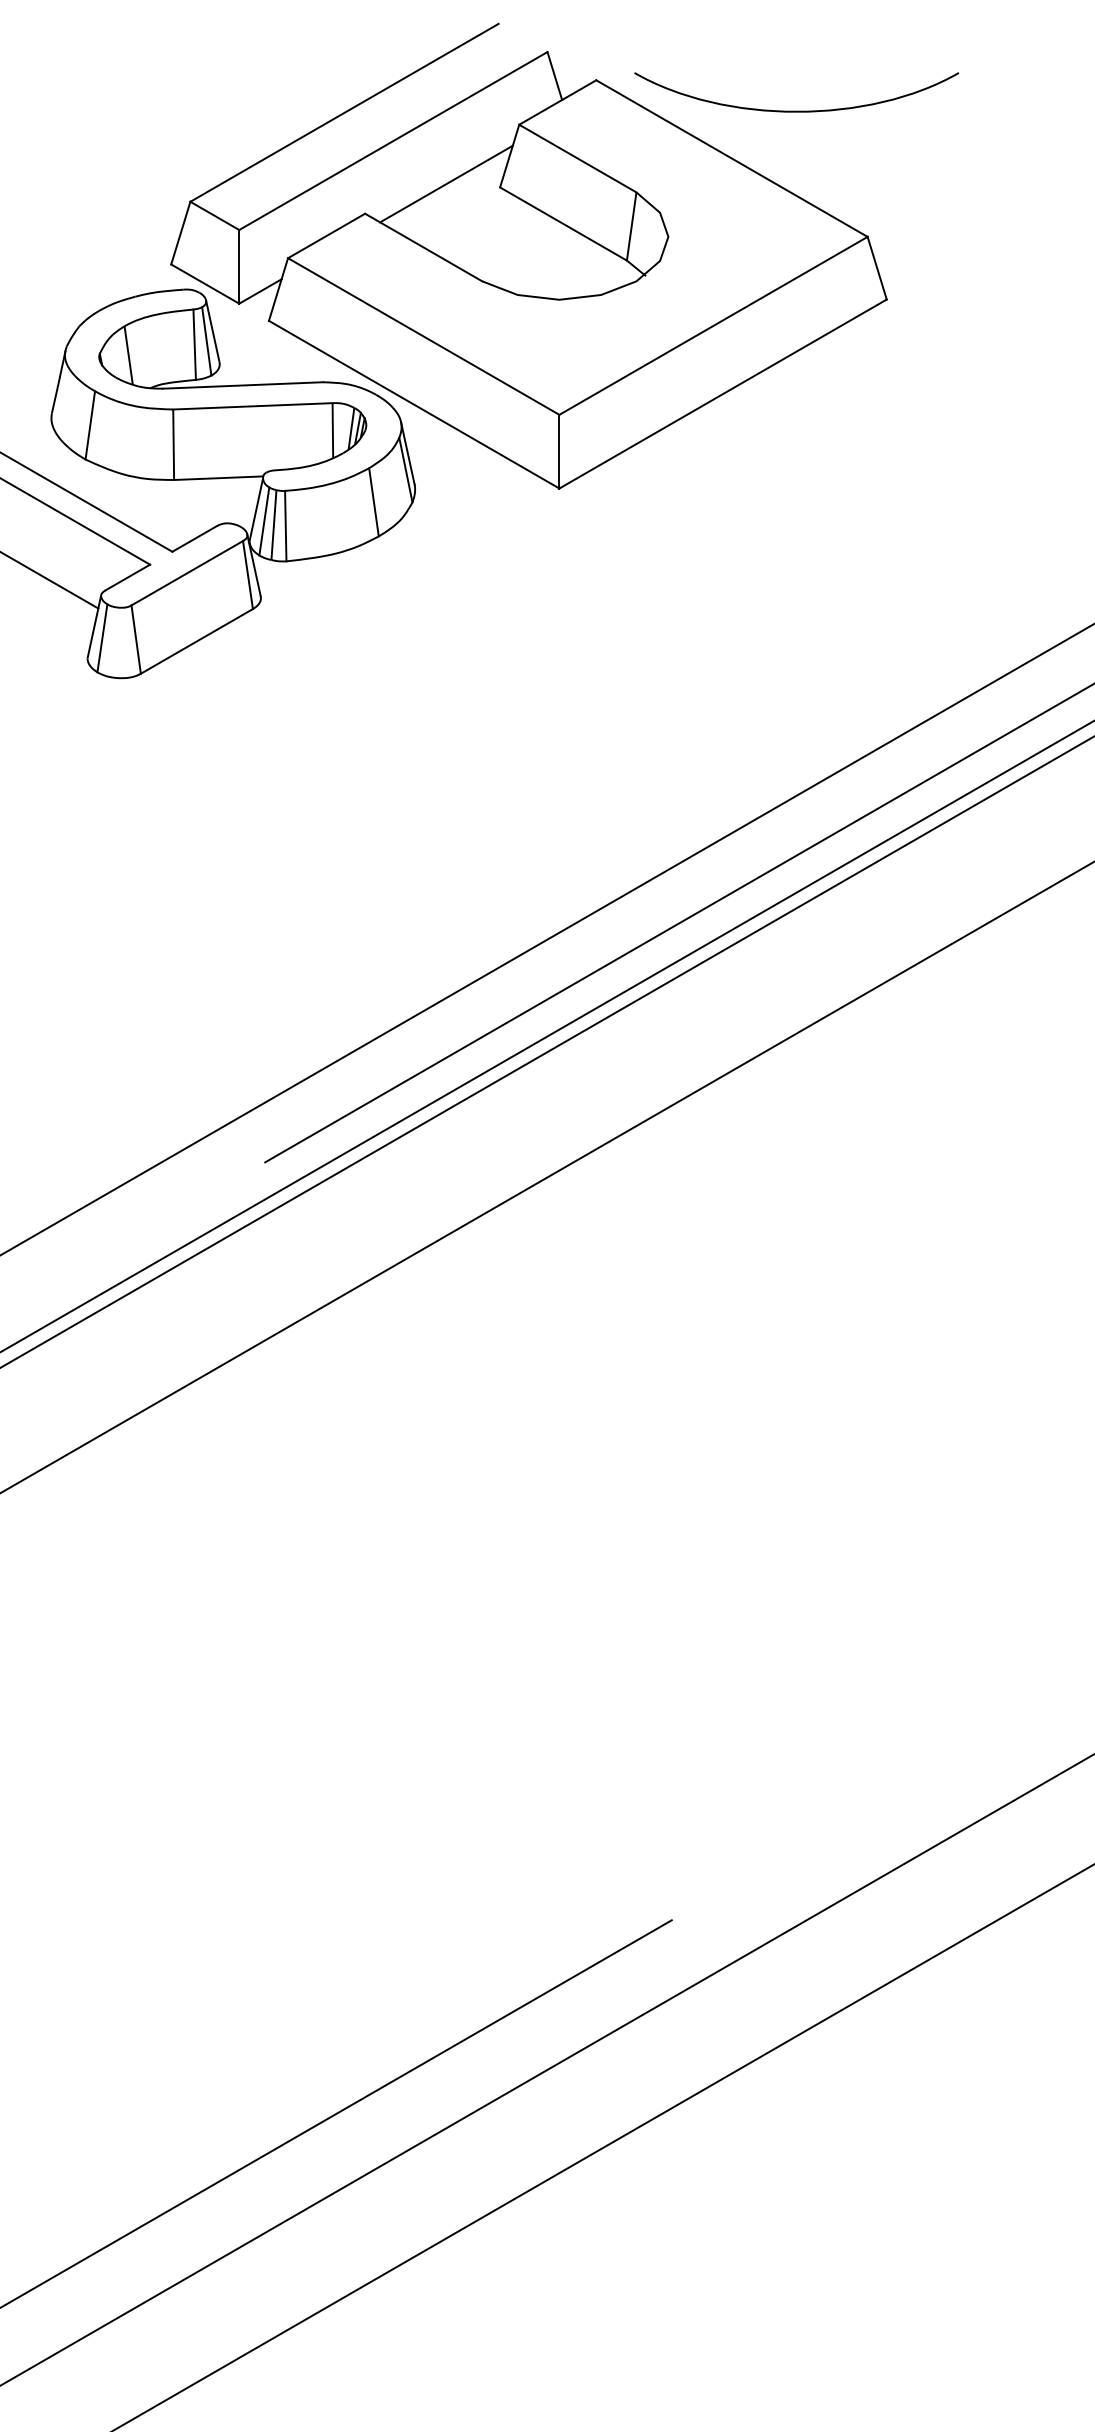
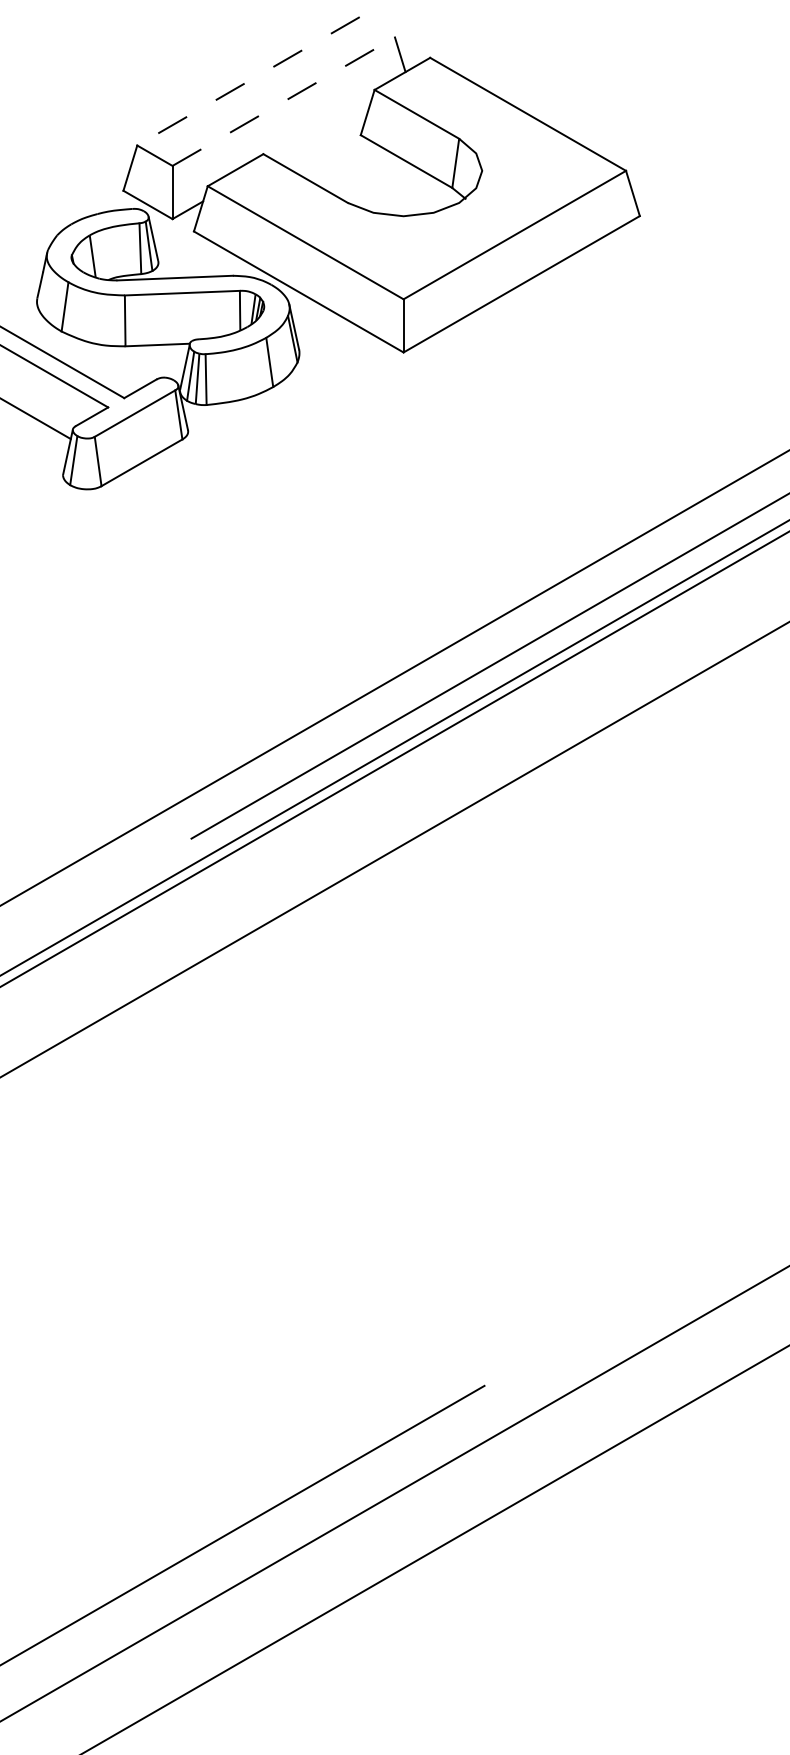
curve: (796, 110) -> (574, 79), removed
line: (344, 112) -> (248, 81), solid -> dashed
line: (393, 141) -> (283, 102), solid -> dashed
line: (446, 183) -> (322, 132), removed

